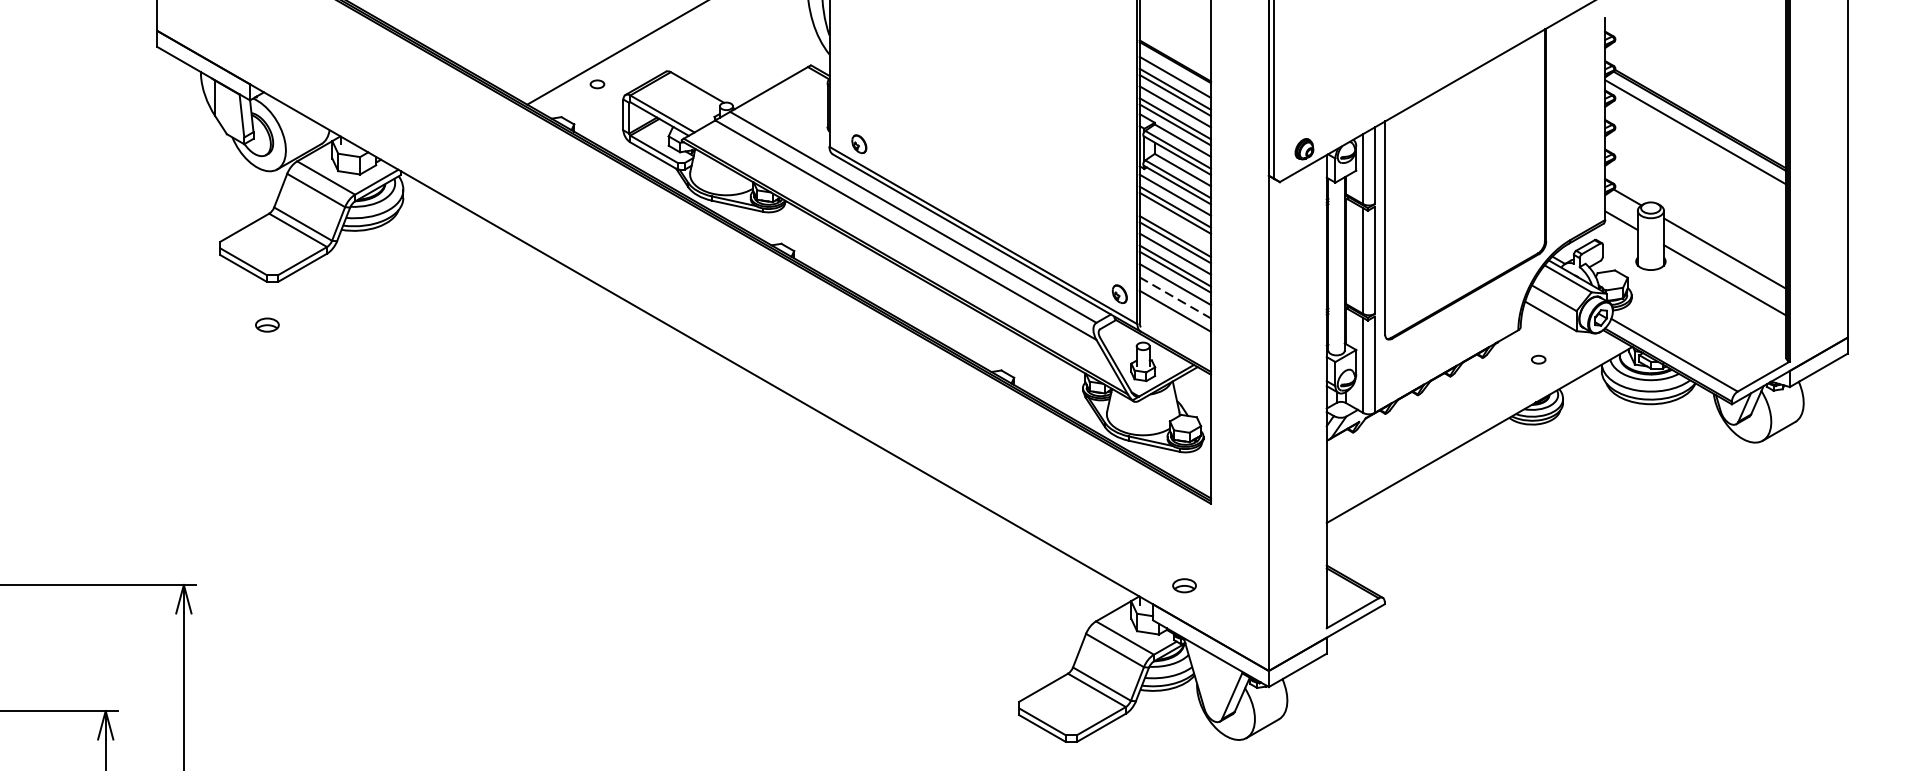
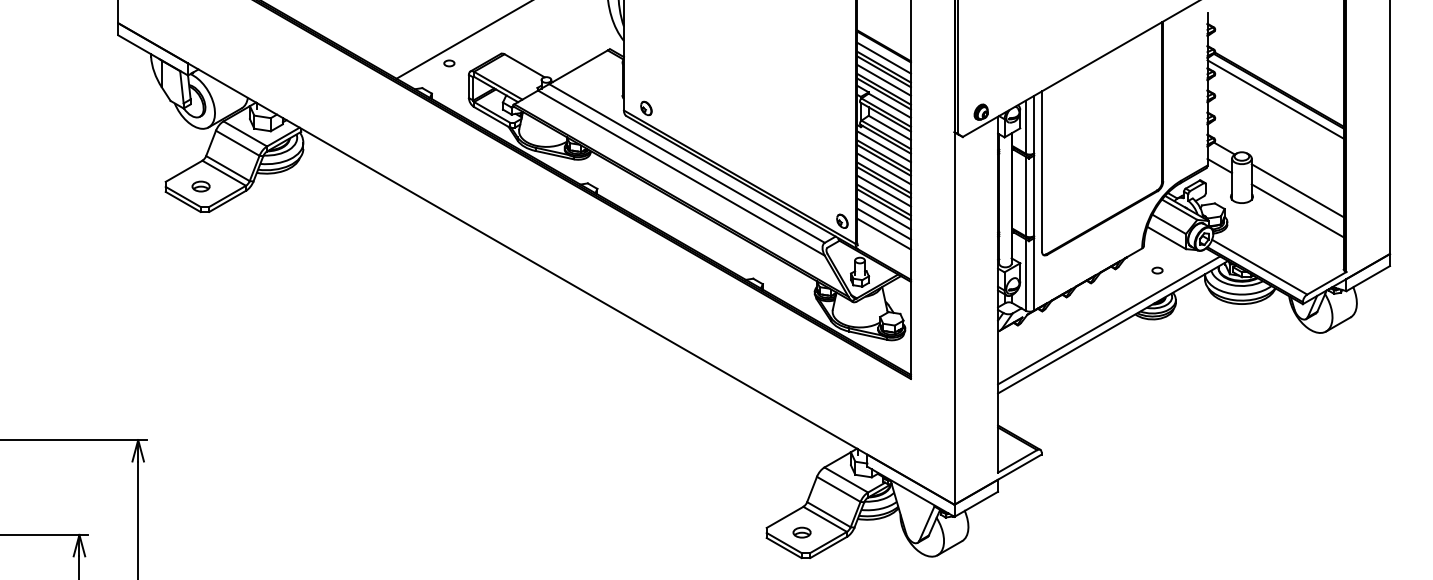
line: (1174, 224) -> (883, 168), added
line: (1175, 298) -> (884, 224), dashed -> solid
part: (266, 325) -> (200, 186), moved
line: (1474, 426) -> (1109, 320), added
part: (1183, 585) -> (801, 532), moved

